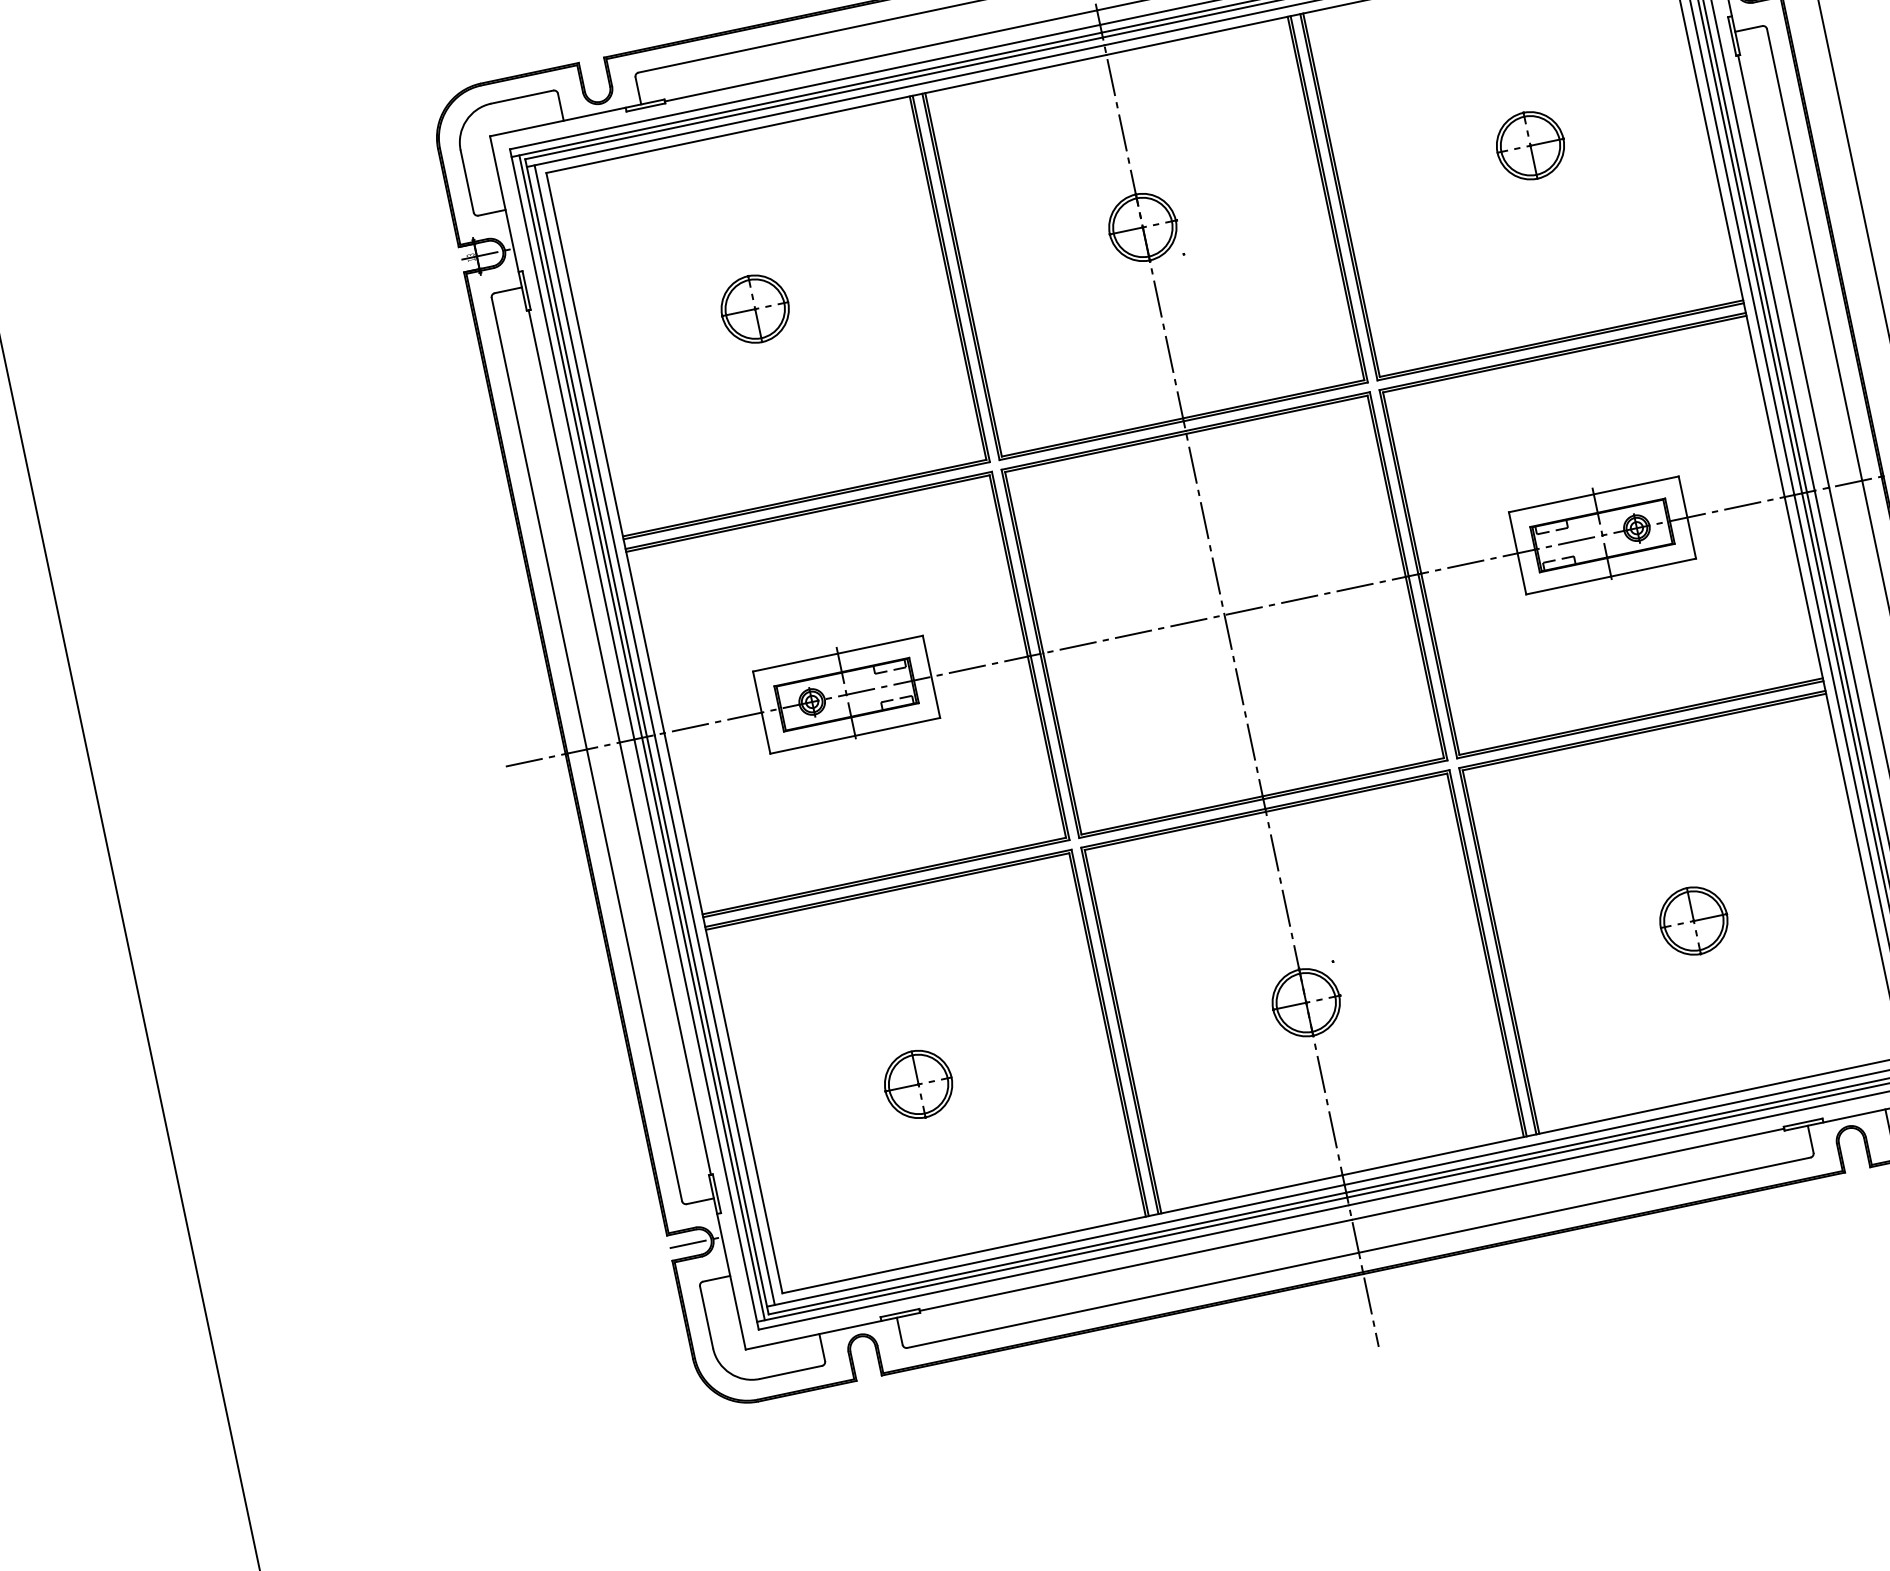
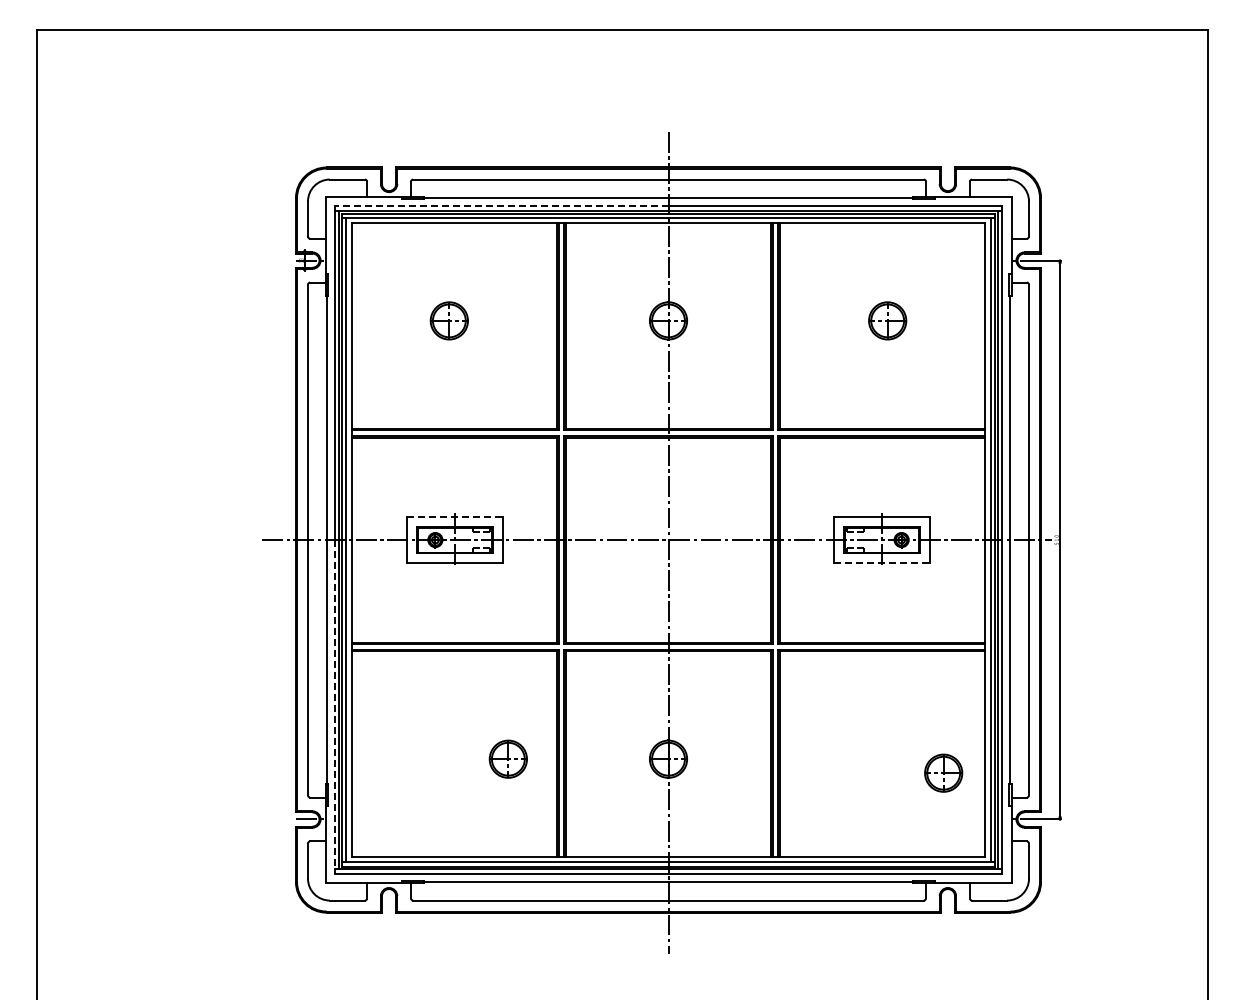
line: (804, 87) -> (501, 206), solid -> dashed
line: (1611, 576) -> (882, 563), solid -> dashed
line: (837, 653) -> (454, 516), solid -> dashed
part: (1693, 919) -> (943, 772), moved
line: (695, 1033) -> (334, 706), solid -> dashed
part: (916, 1083) -> (507, 758), moved

